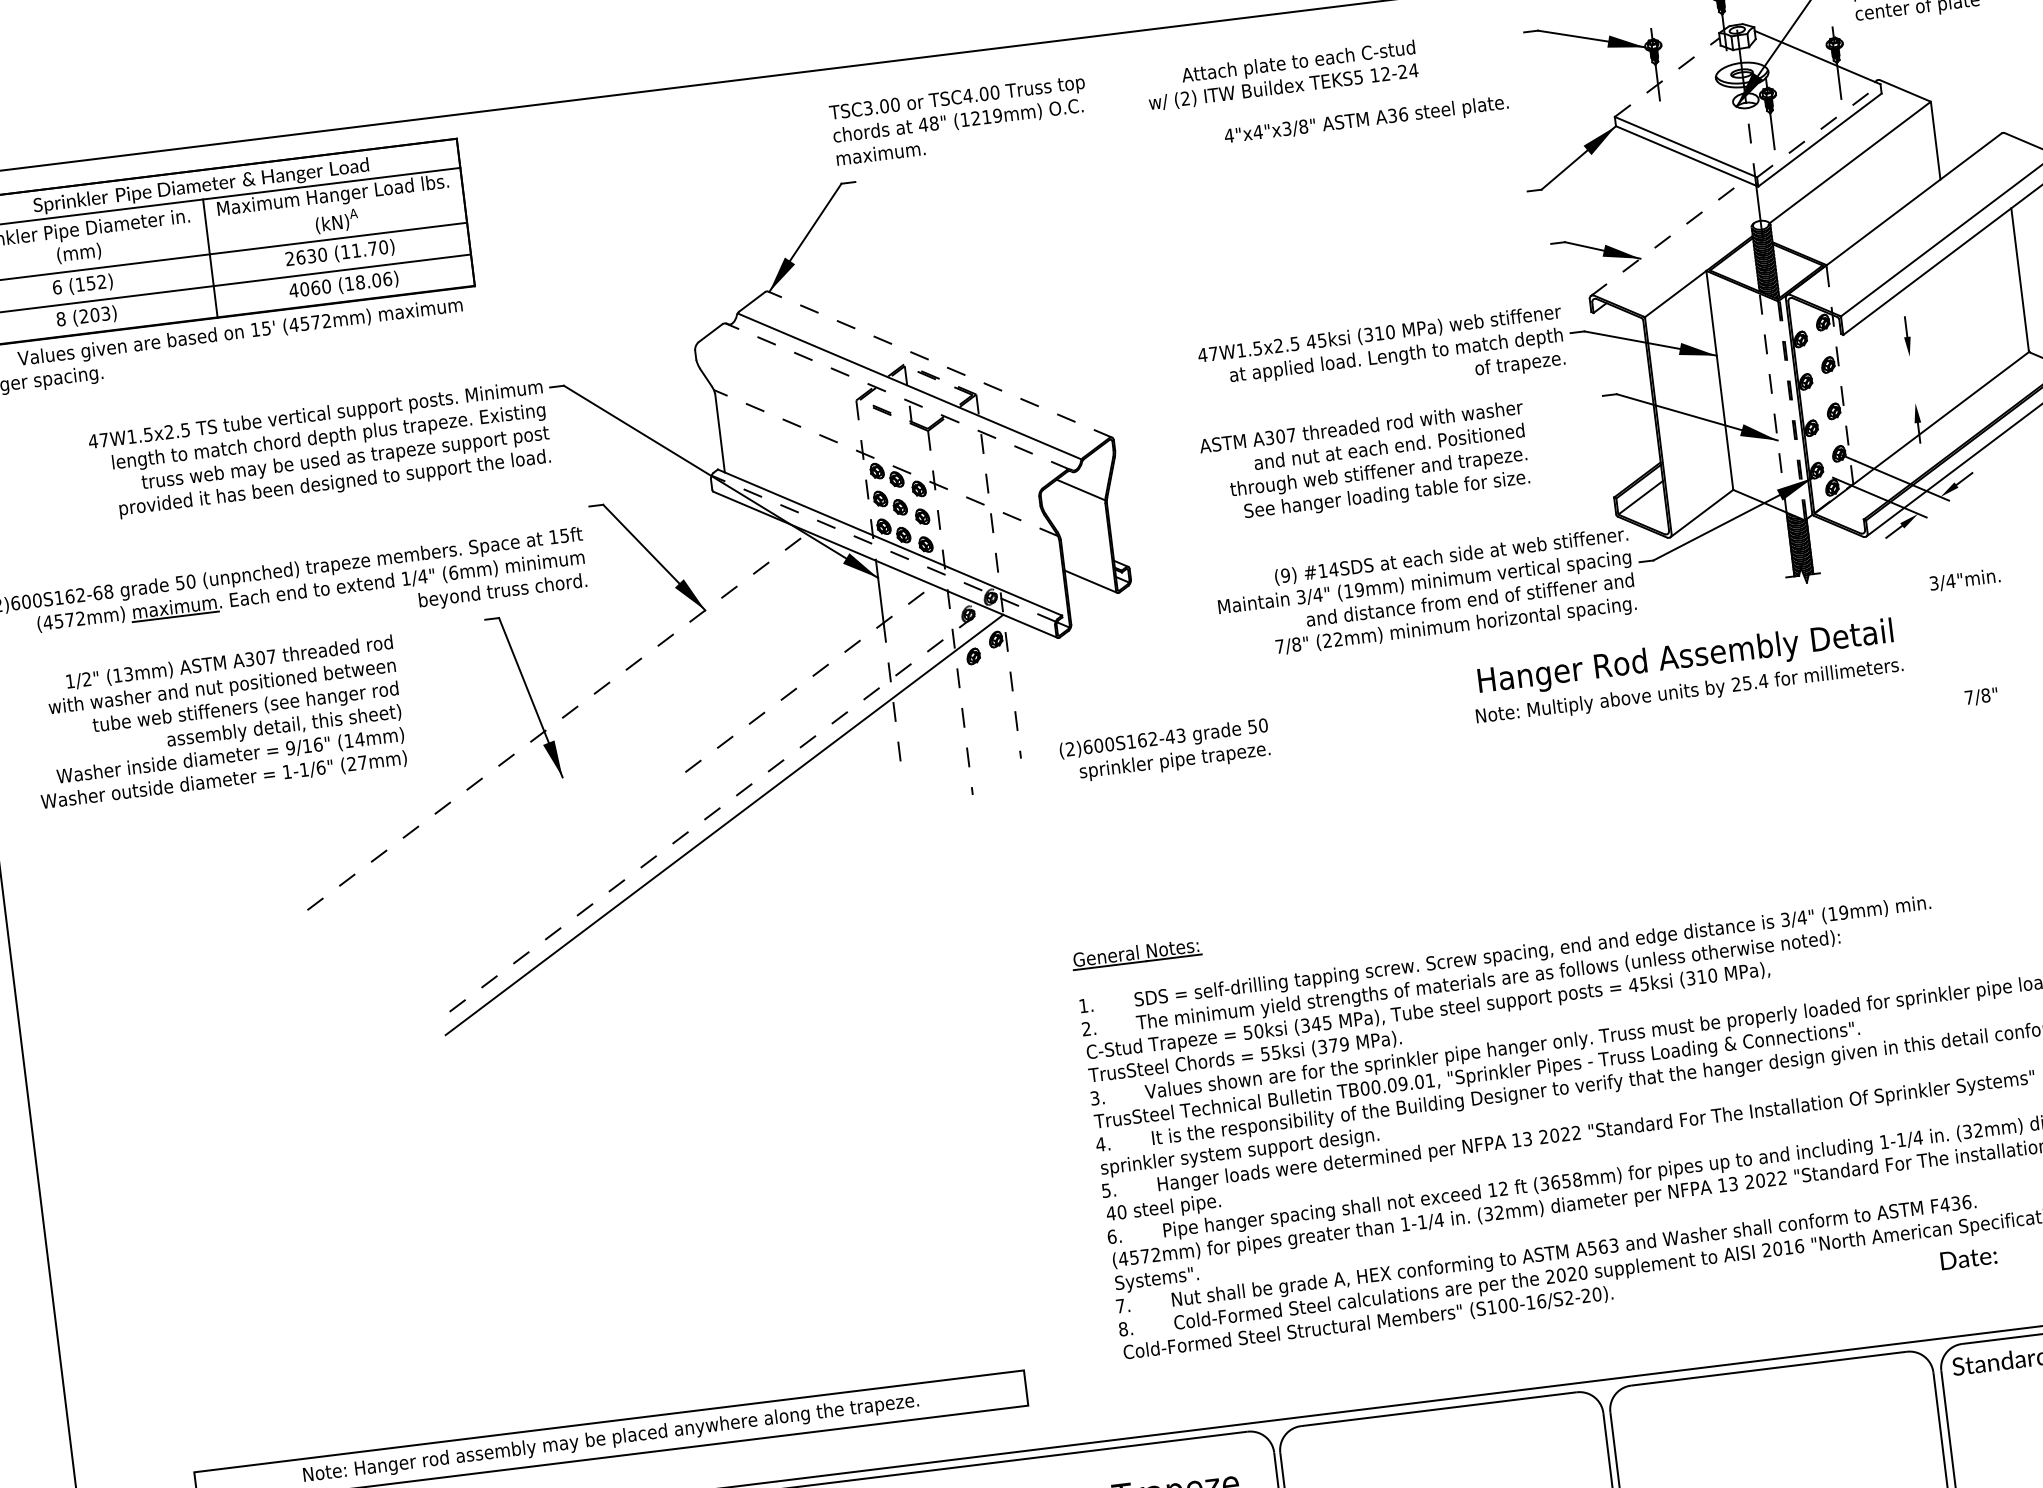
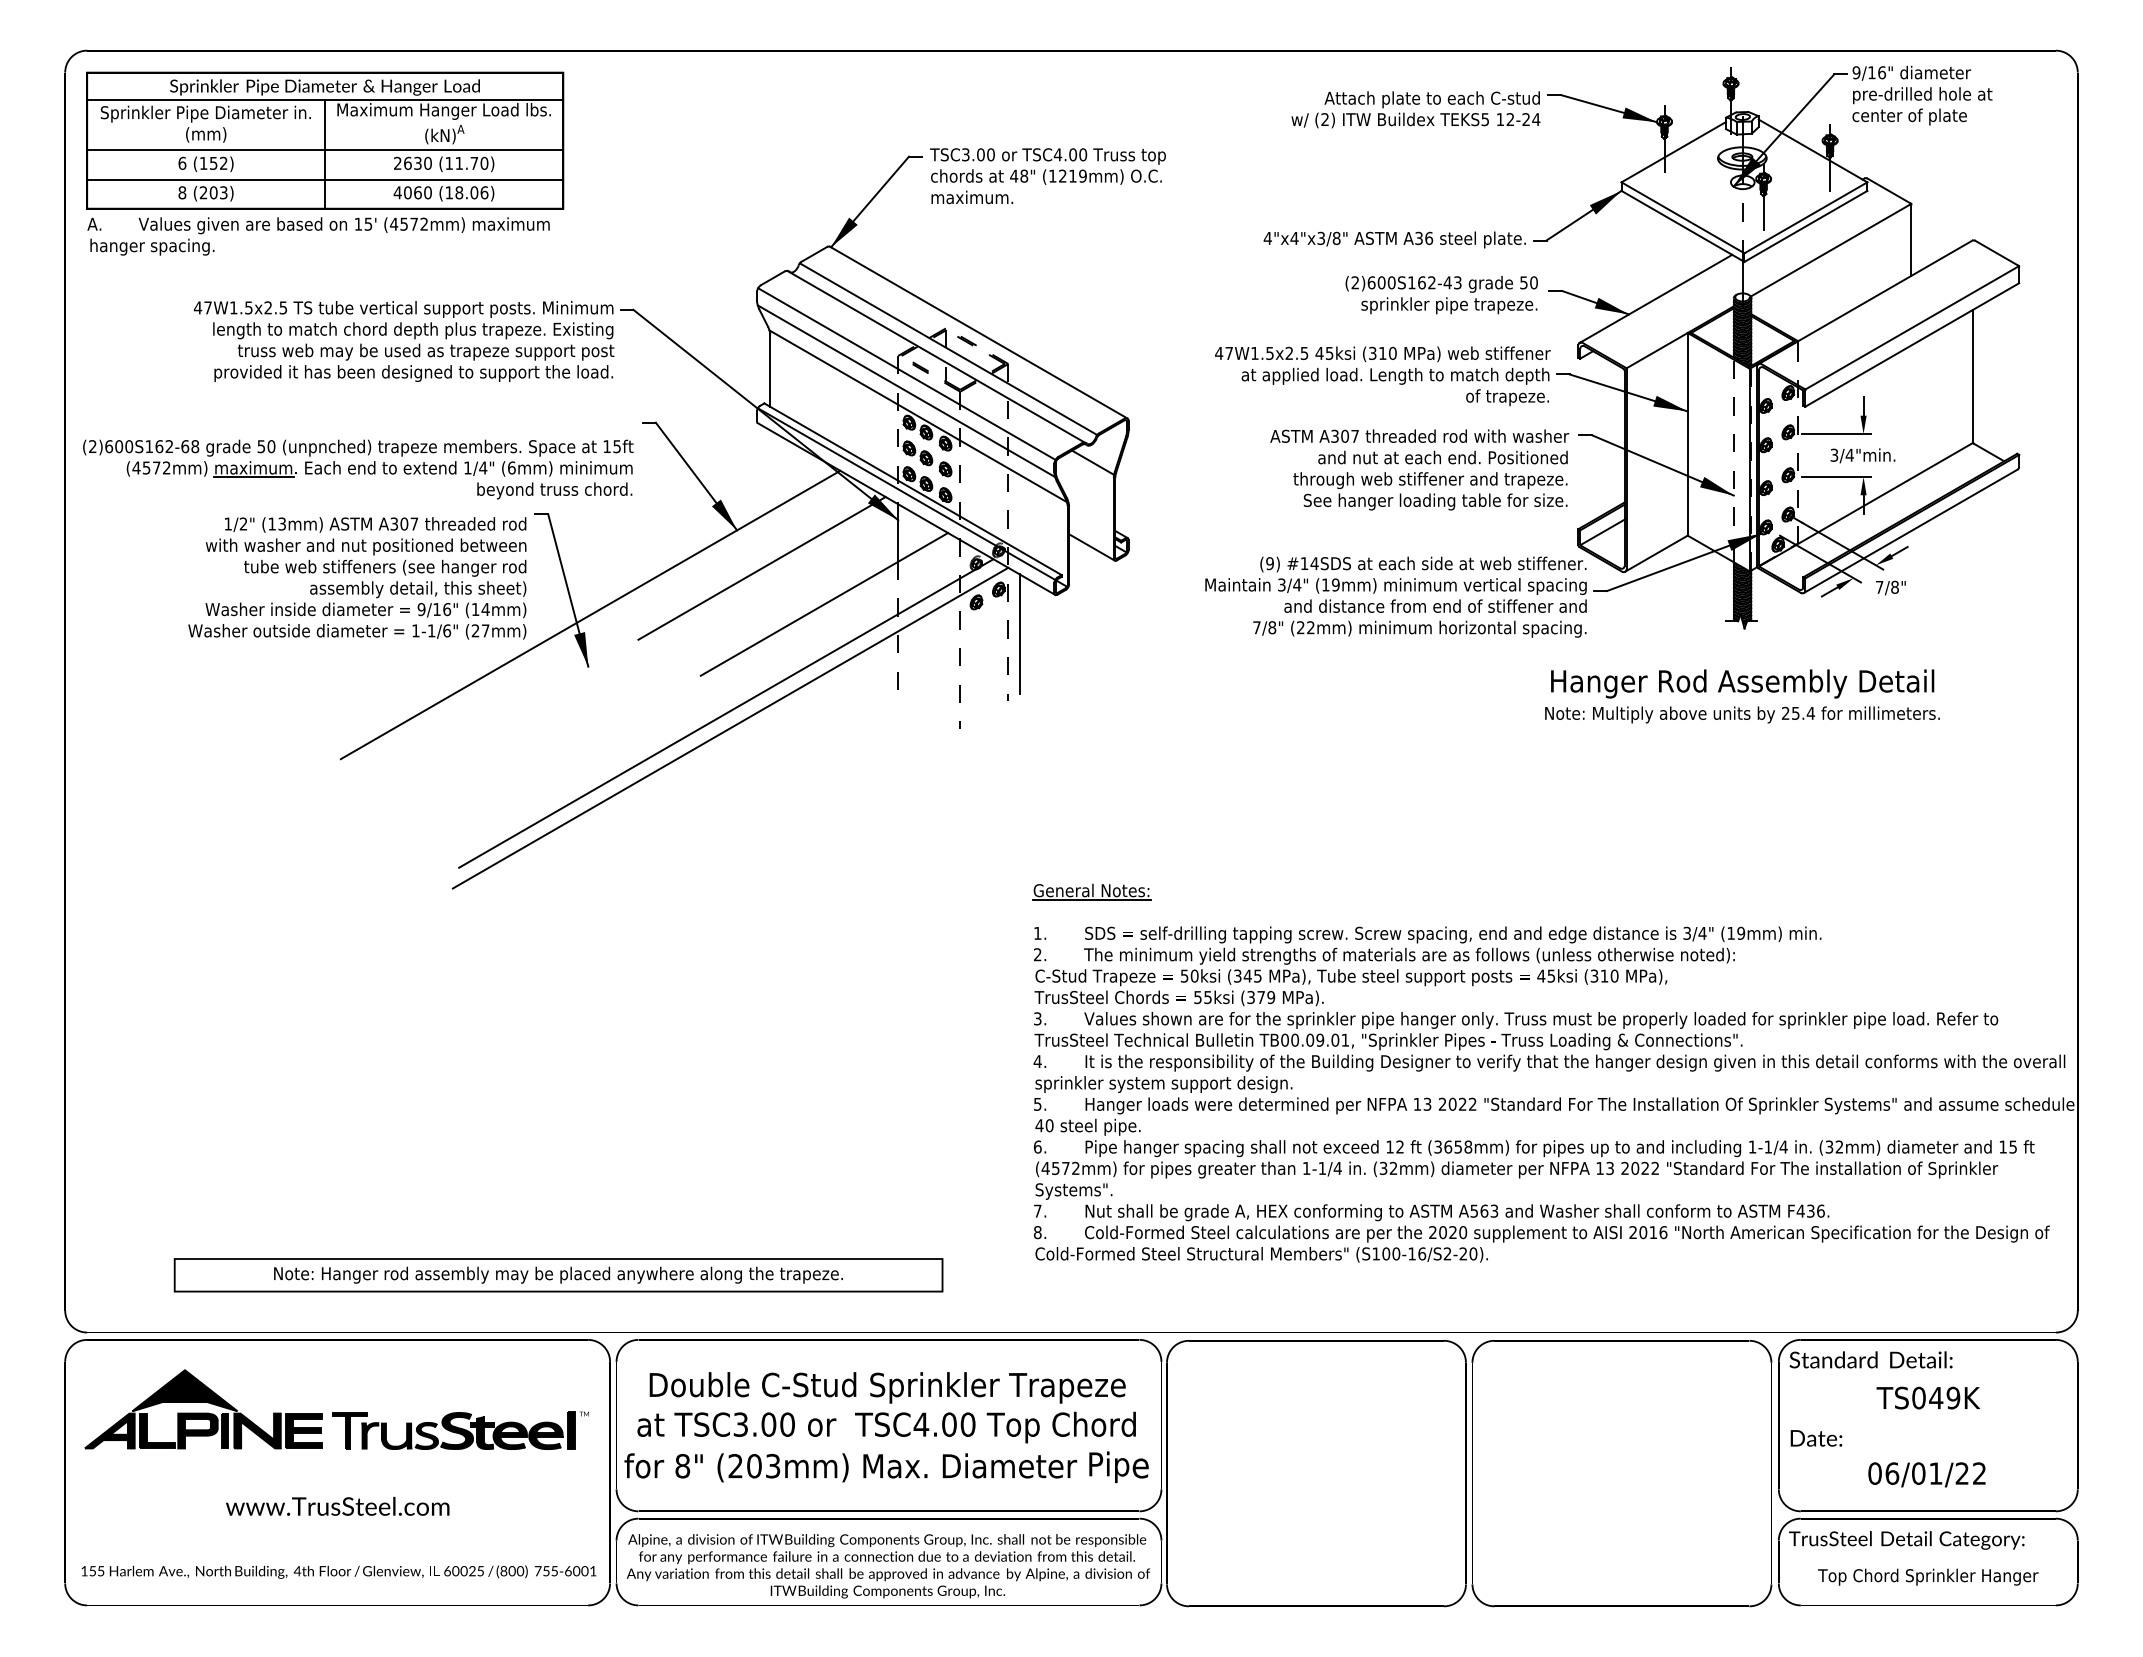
text: (1281, 75) -> (1415, 109), moved
line: (1667, 76) -> (1674, 151), dashed -> solid
text: (959, 120) -> (1047, 176), moved
text: (1366, 120) -> (1394, 239), moved
line: (1818, 130) -> (1805, 217), dashed -> solid
line: (1668, 237) -> (1656, 298), dashed -> solid
line: (1880, 360) -> (1836, 434), added
line: (939, 364) -> (978, 332), dashed -> solid
line: (897, 396) -> (936, 356), dashed -> solid
line: (1886, 406) -> (1836, 476), added
line: (1791, 411) -> (1749, 470), dashed -> solid
line: (867, 418) -> (906, 373), added
line: (869, 437) -> (906, 391), added
text: (1365, 462) -> (1419, 469), moved
line: (886, 463) -> (918, 416), dashed -> solid
line: (883, 549) -> (906, 494), dashed -> solid
text: (1964, 579) -> (1862, 455), moved
line: (736, 648) -> (761, 568), added
text: (1687, 671) -> (1742, 696), moved
line: (809, 678) -> (824, 604), dashed -> solid
line: (1024, 685) -> (1019, 634), added
text: (1980, 696) -> (1890, 587), moved
line: (558, 720) -> (590, 614), dashed -> solid
text: (217, 723) -> (357, 578), moved
text: (1165, 751) -> (1441, 295), moved
line: (718, 809) -> (726, 713), dashed -> solid
text: (1968, 1258) -> (1816, 1438), moved

